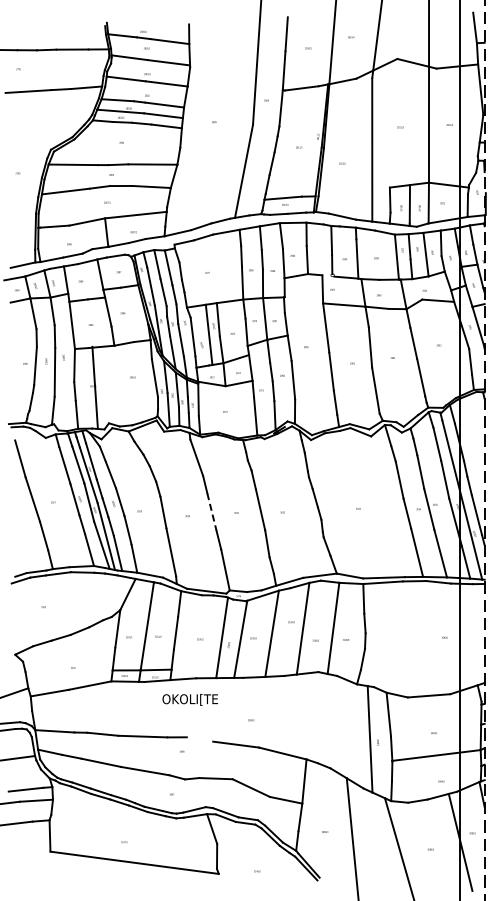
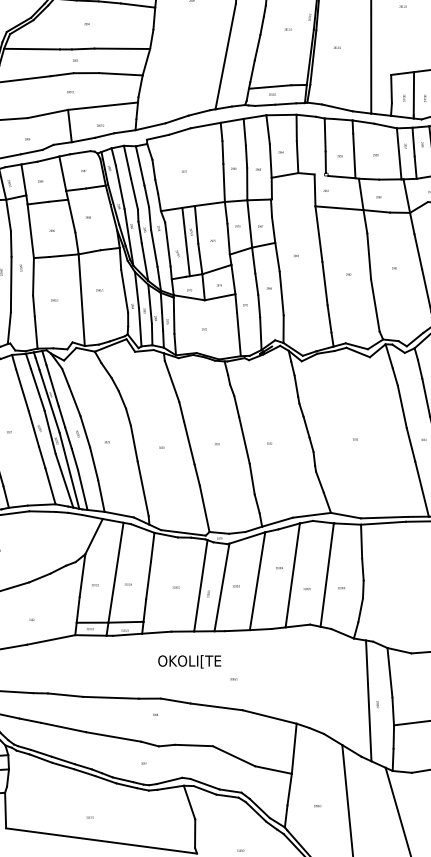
line: (94, 386) -> (81, 299), moved
line: (212, 512) -> (189, 443), dashed -> solid
text: (189, 699) -> (188, 661), moved
line: (200, 739) -> (176, 701), added

